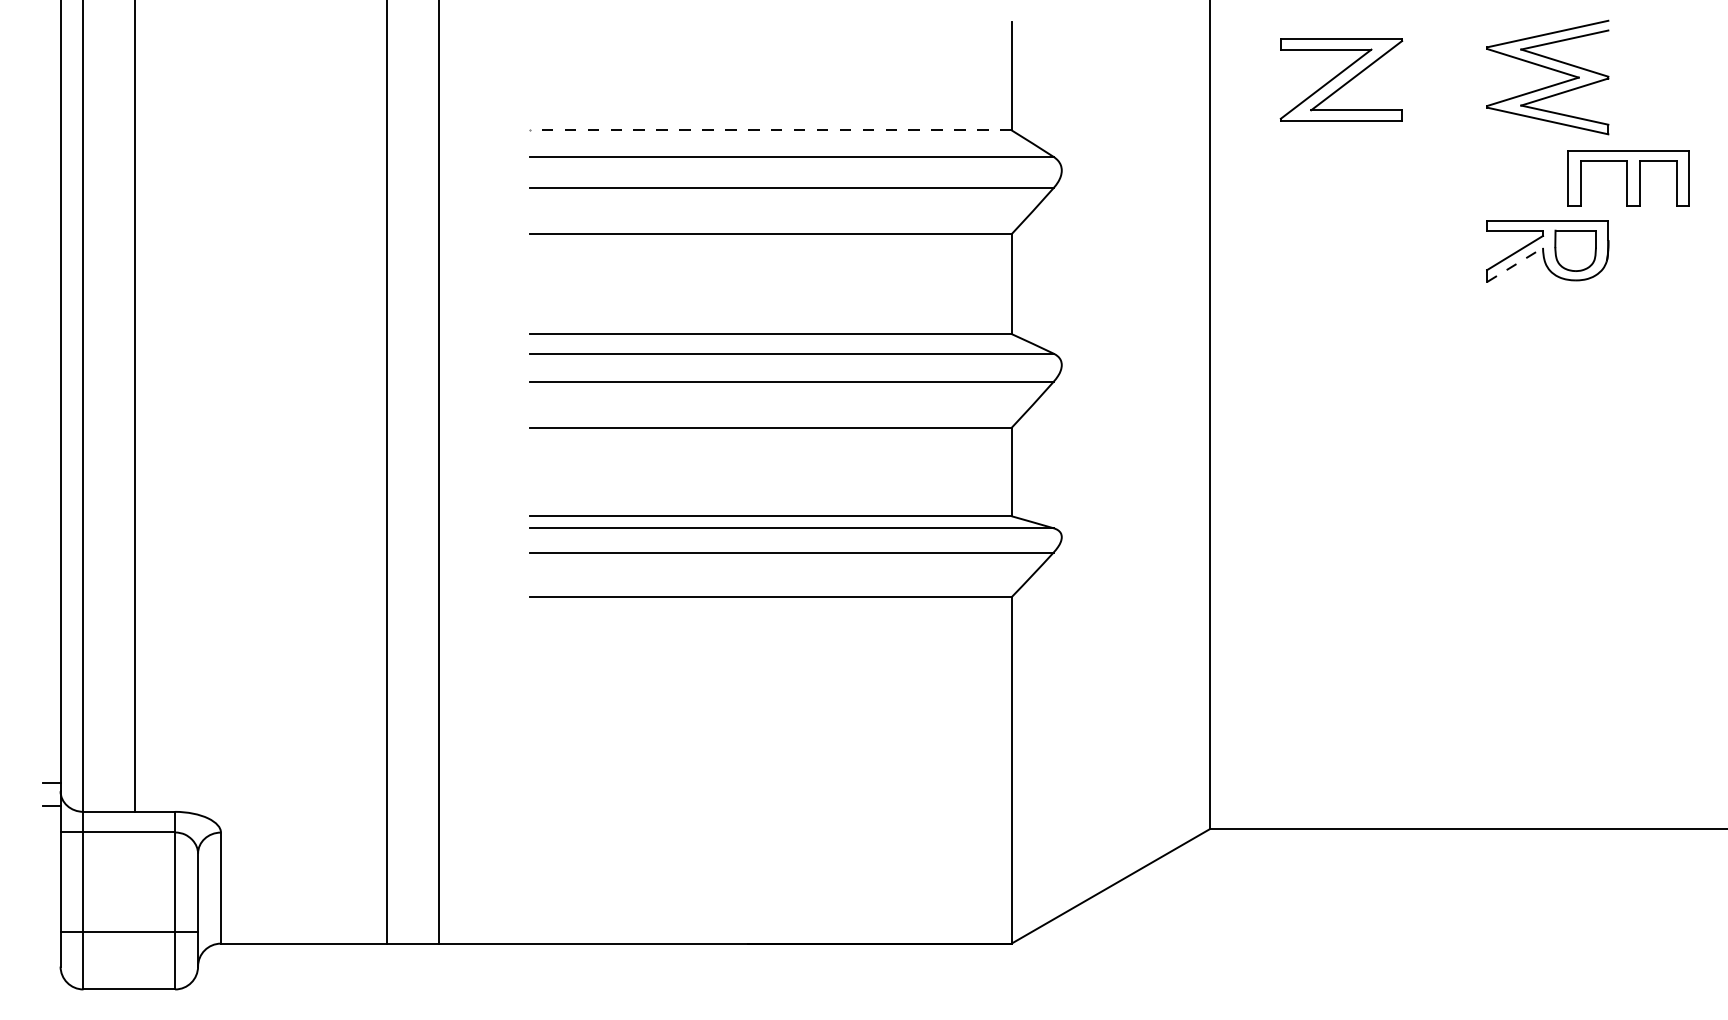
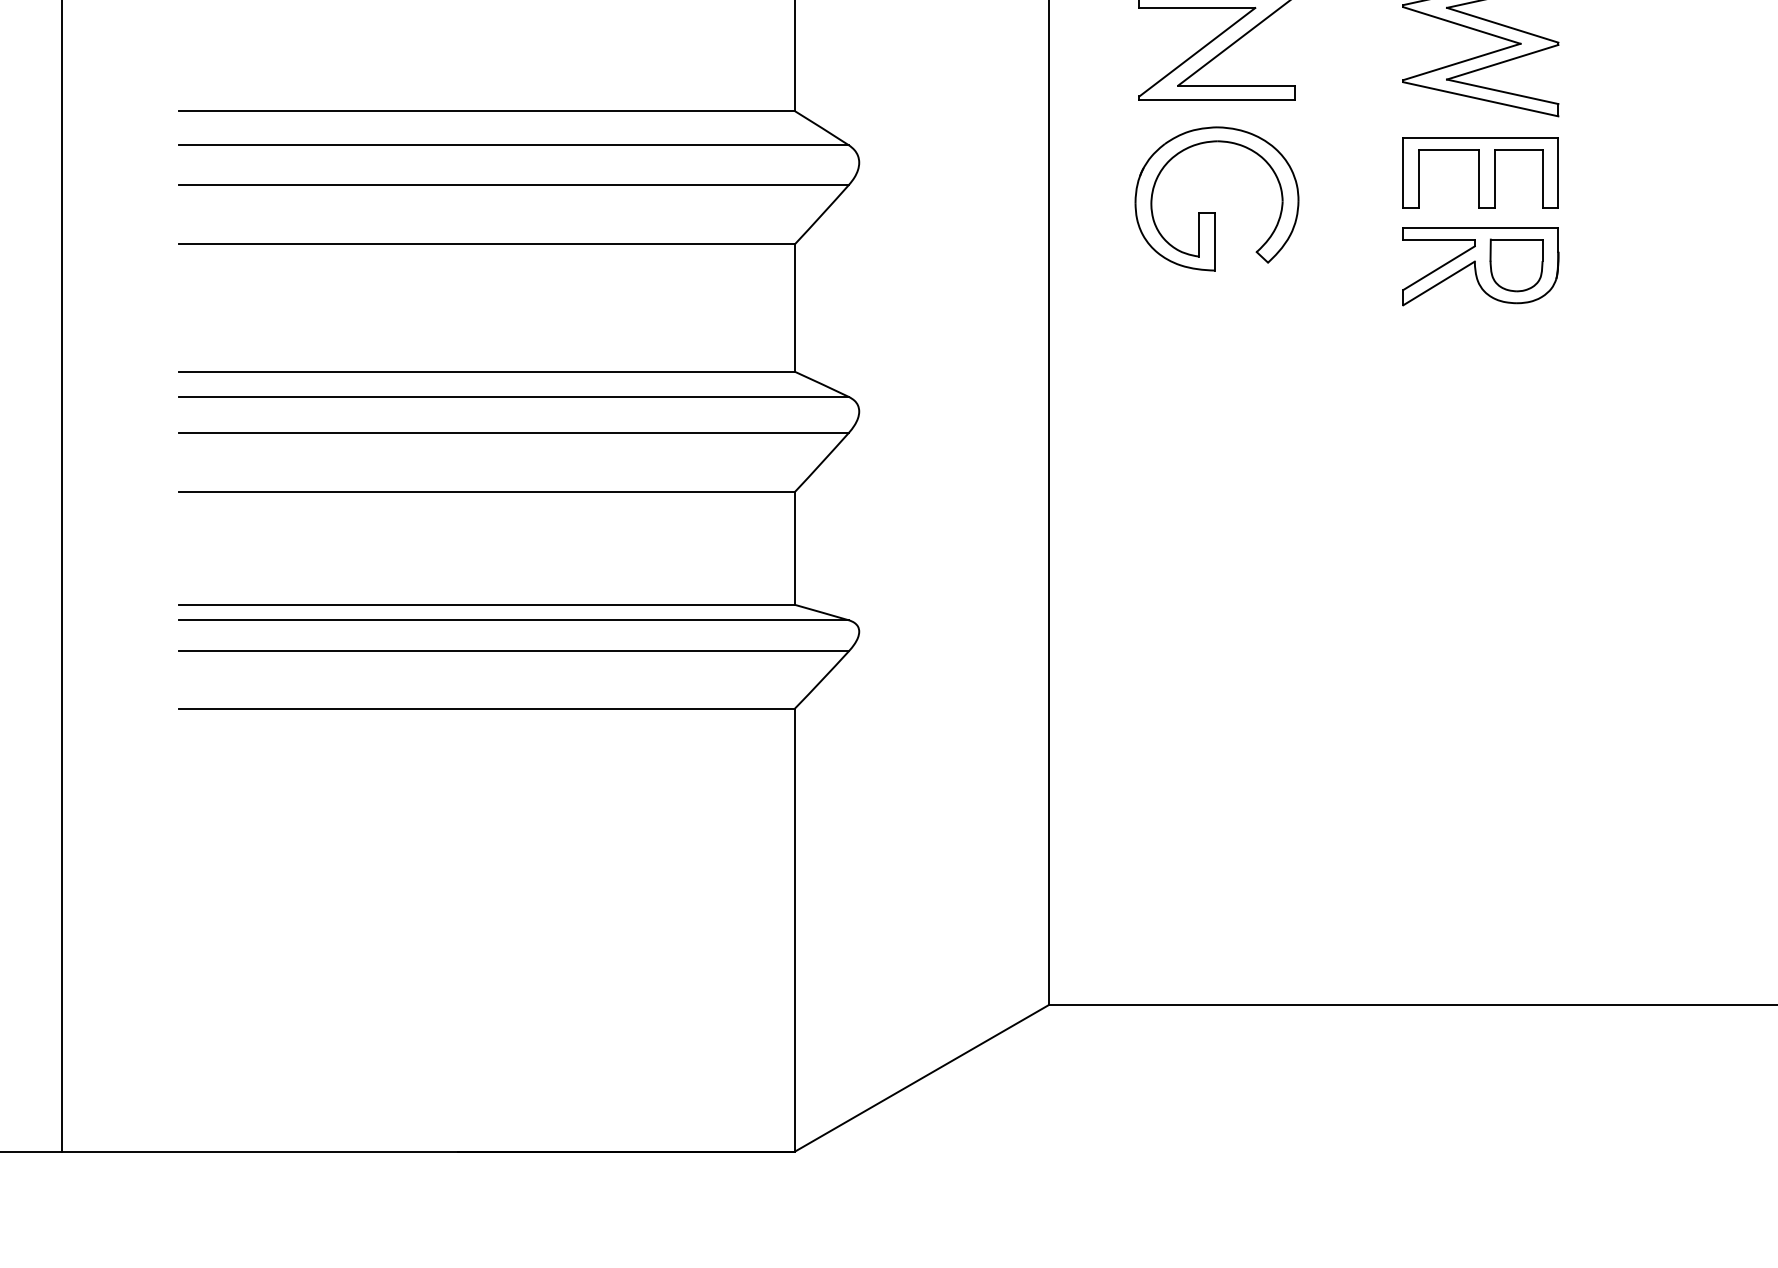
line: (770, 130) -> (486, 111), dashed -> solid
part: (1628, 178) -> (1480, 172), moved
part: (1340, 209) -> (1215, 212), added
line: (1515, 264) -> (1439, 282), dashed -> solid

